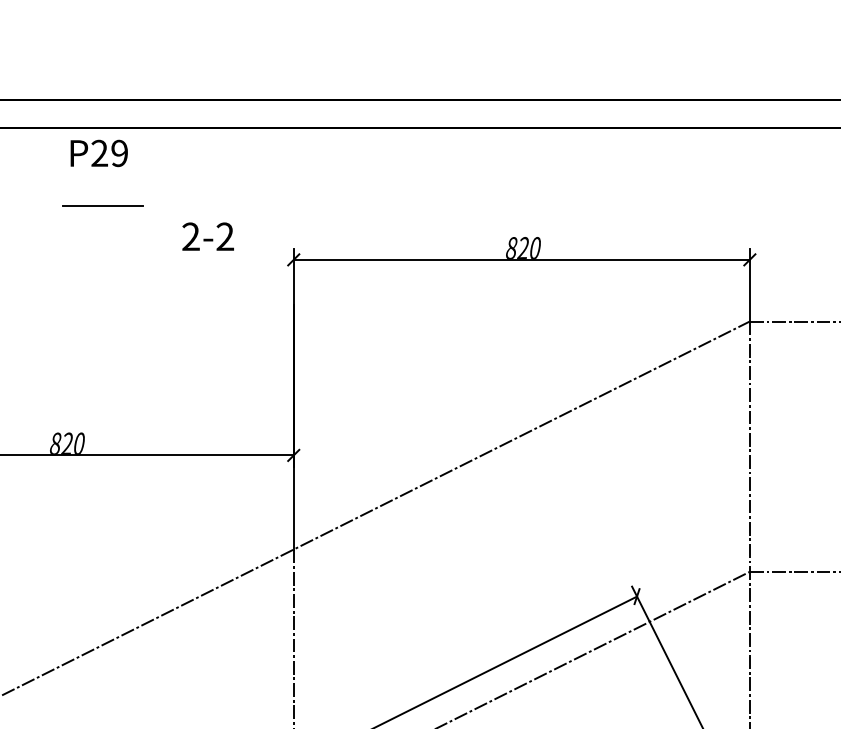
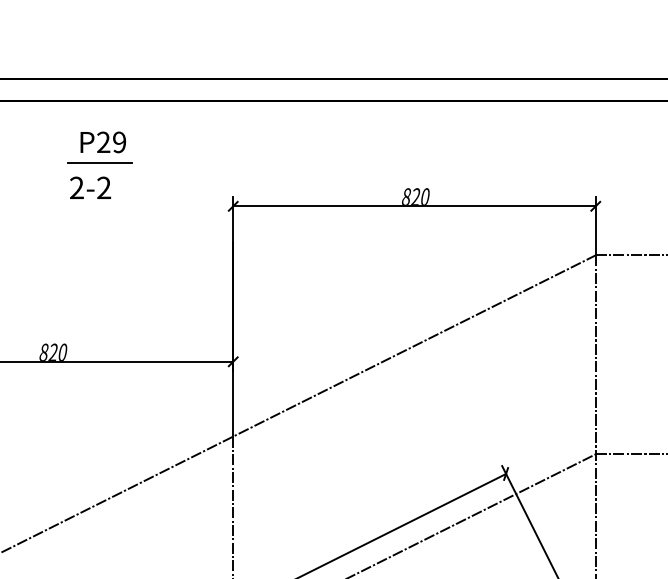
text: (98, 153) -> (102, 142), moved
line: (102, 205) -> (99, 163), moved
text: (207, 236) -> (89, 187), moved

